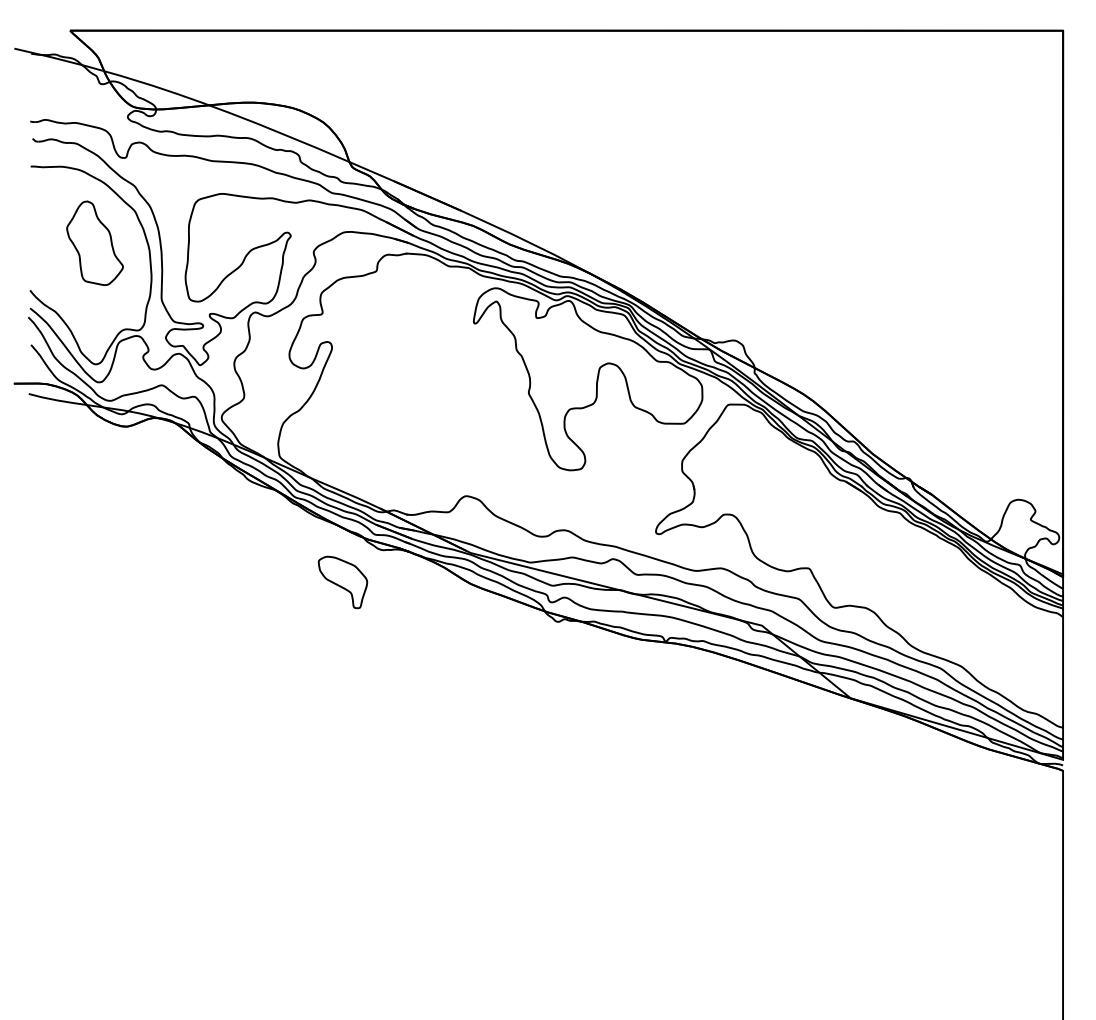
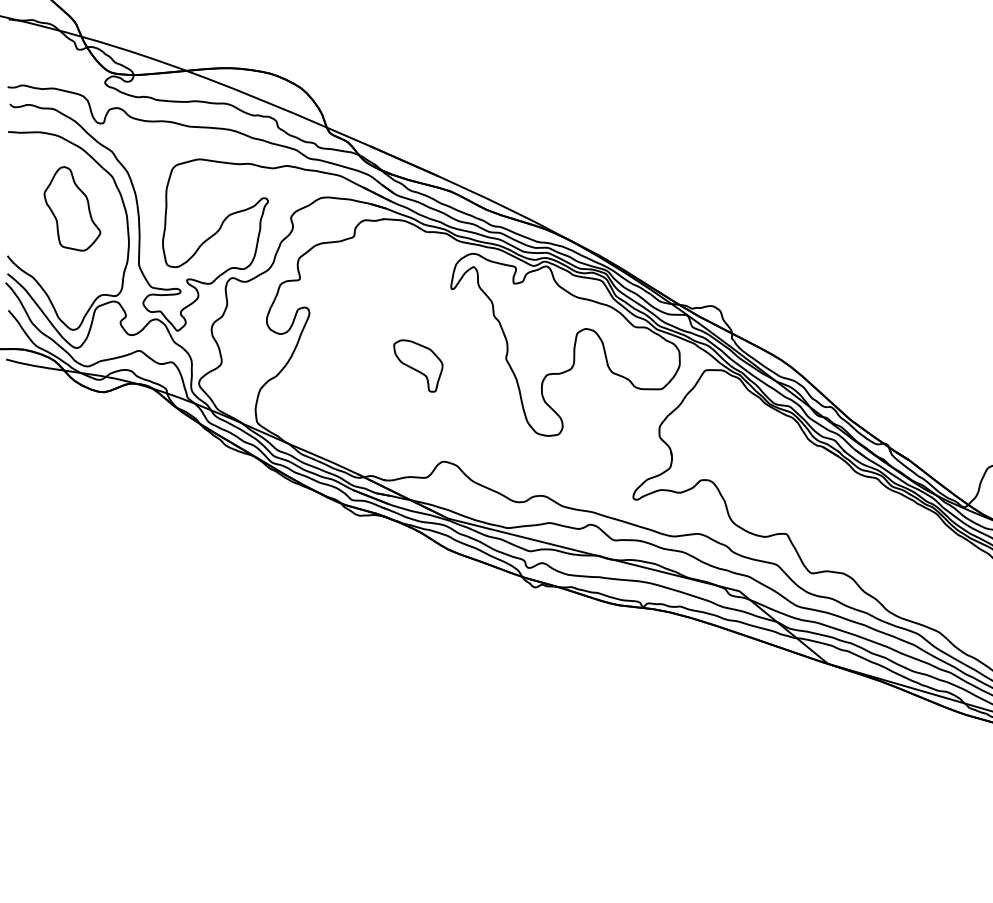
part: (342, 582) -> (417, 366), moved

